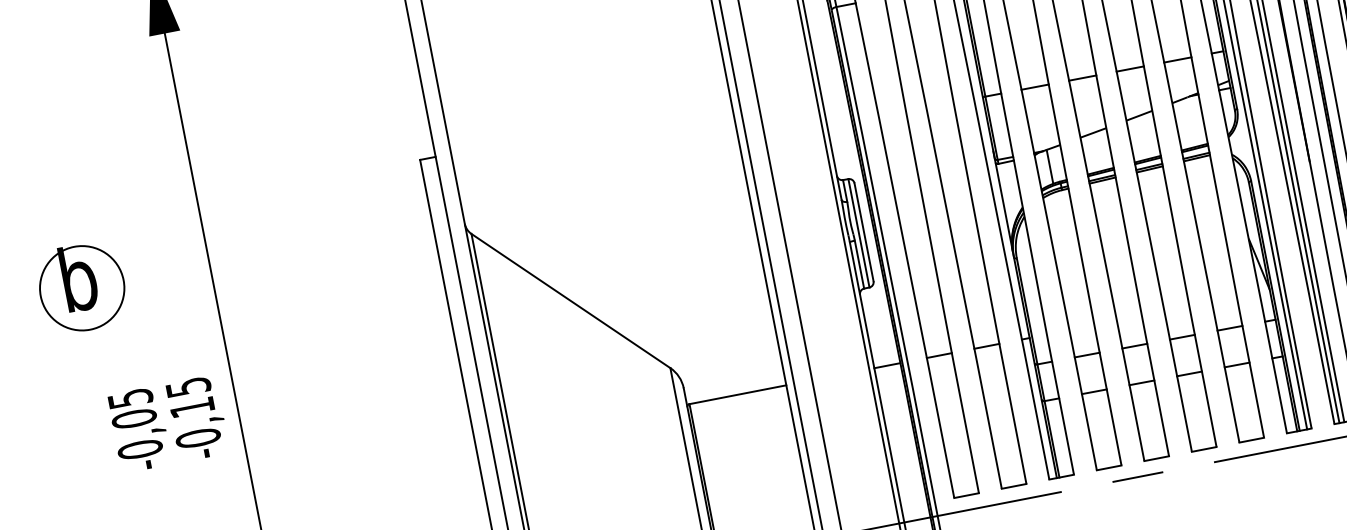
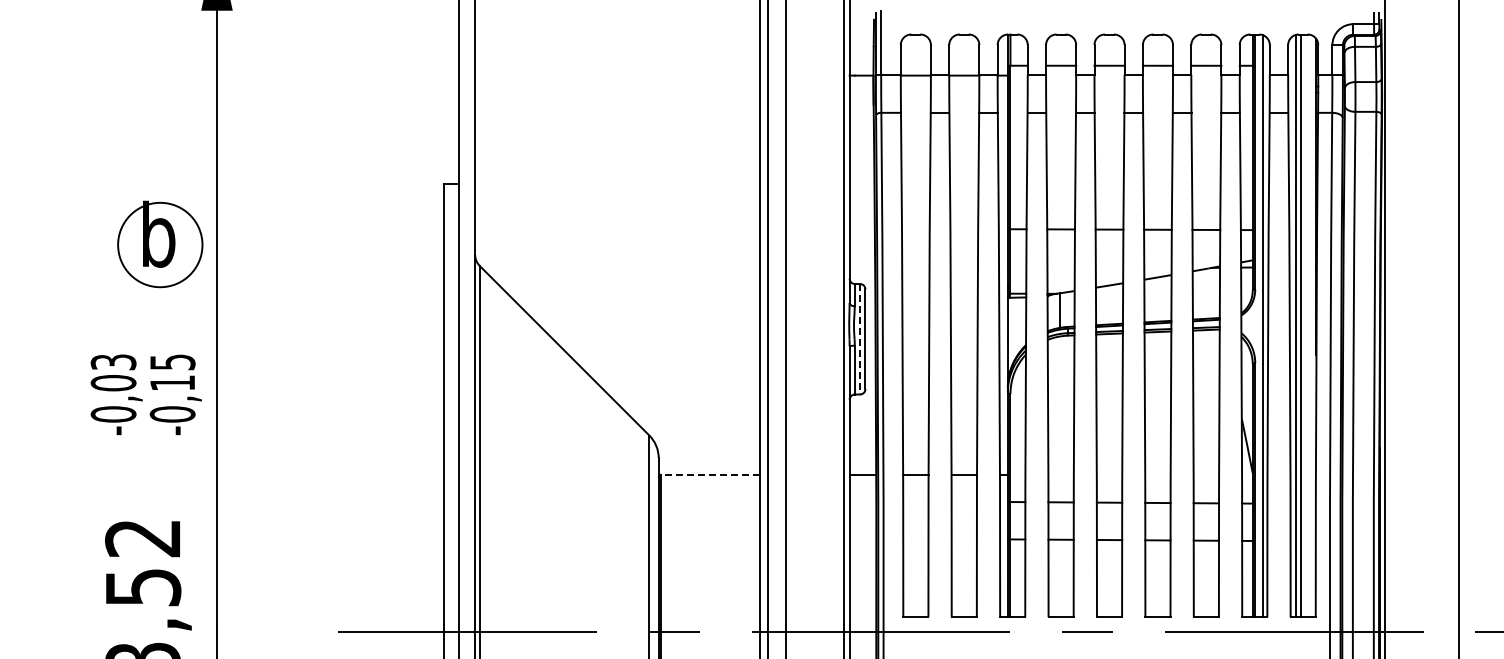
line: (859, 233) -> (860, 339), solid -> dashed
part: (82, 287) -> (160, 244), moved
line: (737, 394) -> (710, 474), solid -> dashed
text: (129, 397) -> (112, 361), -0,05 -> -0,03

